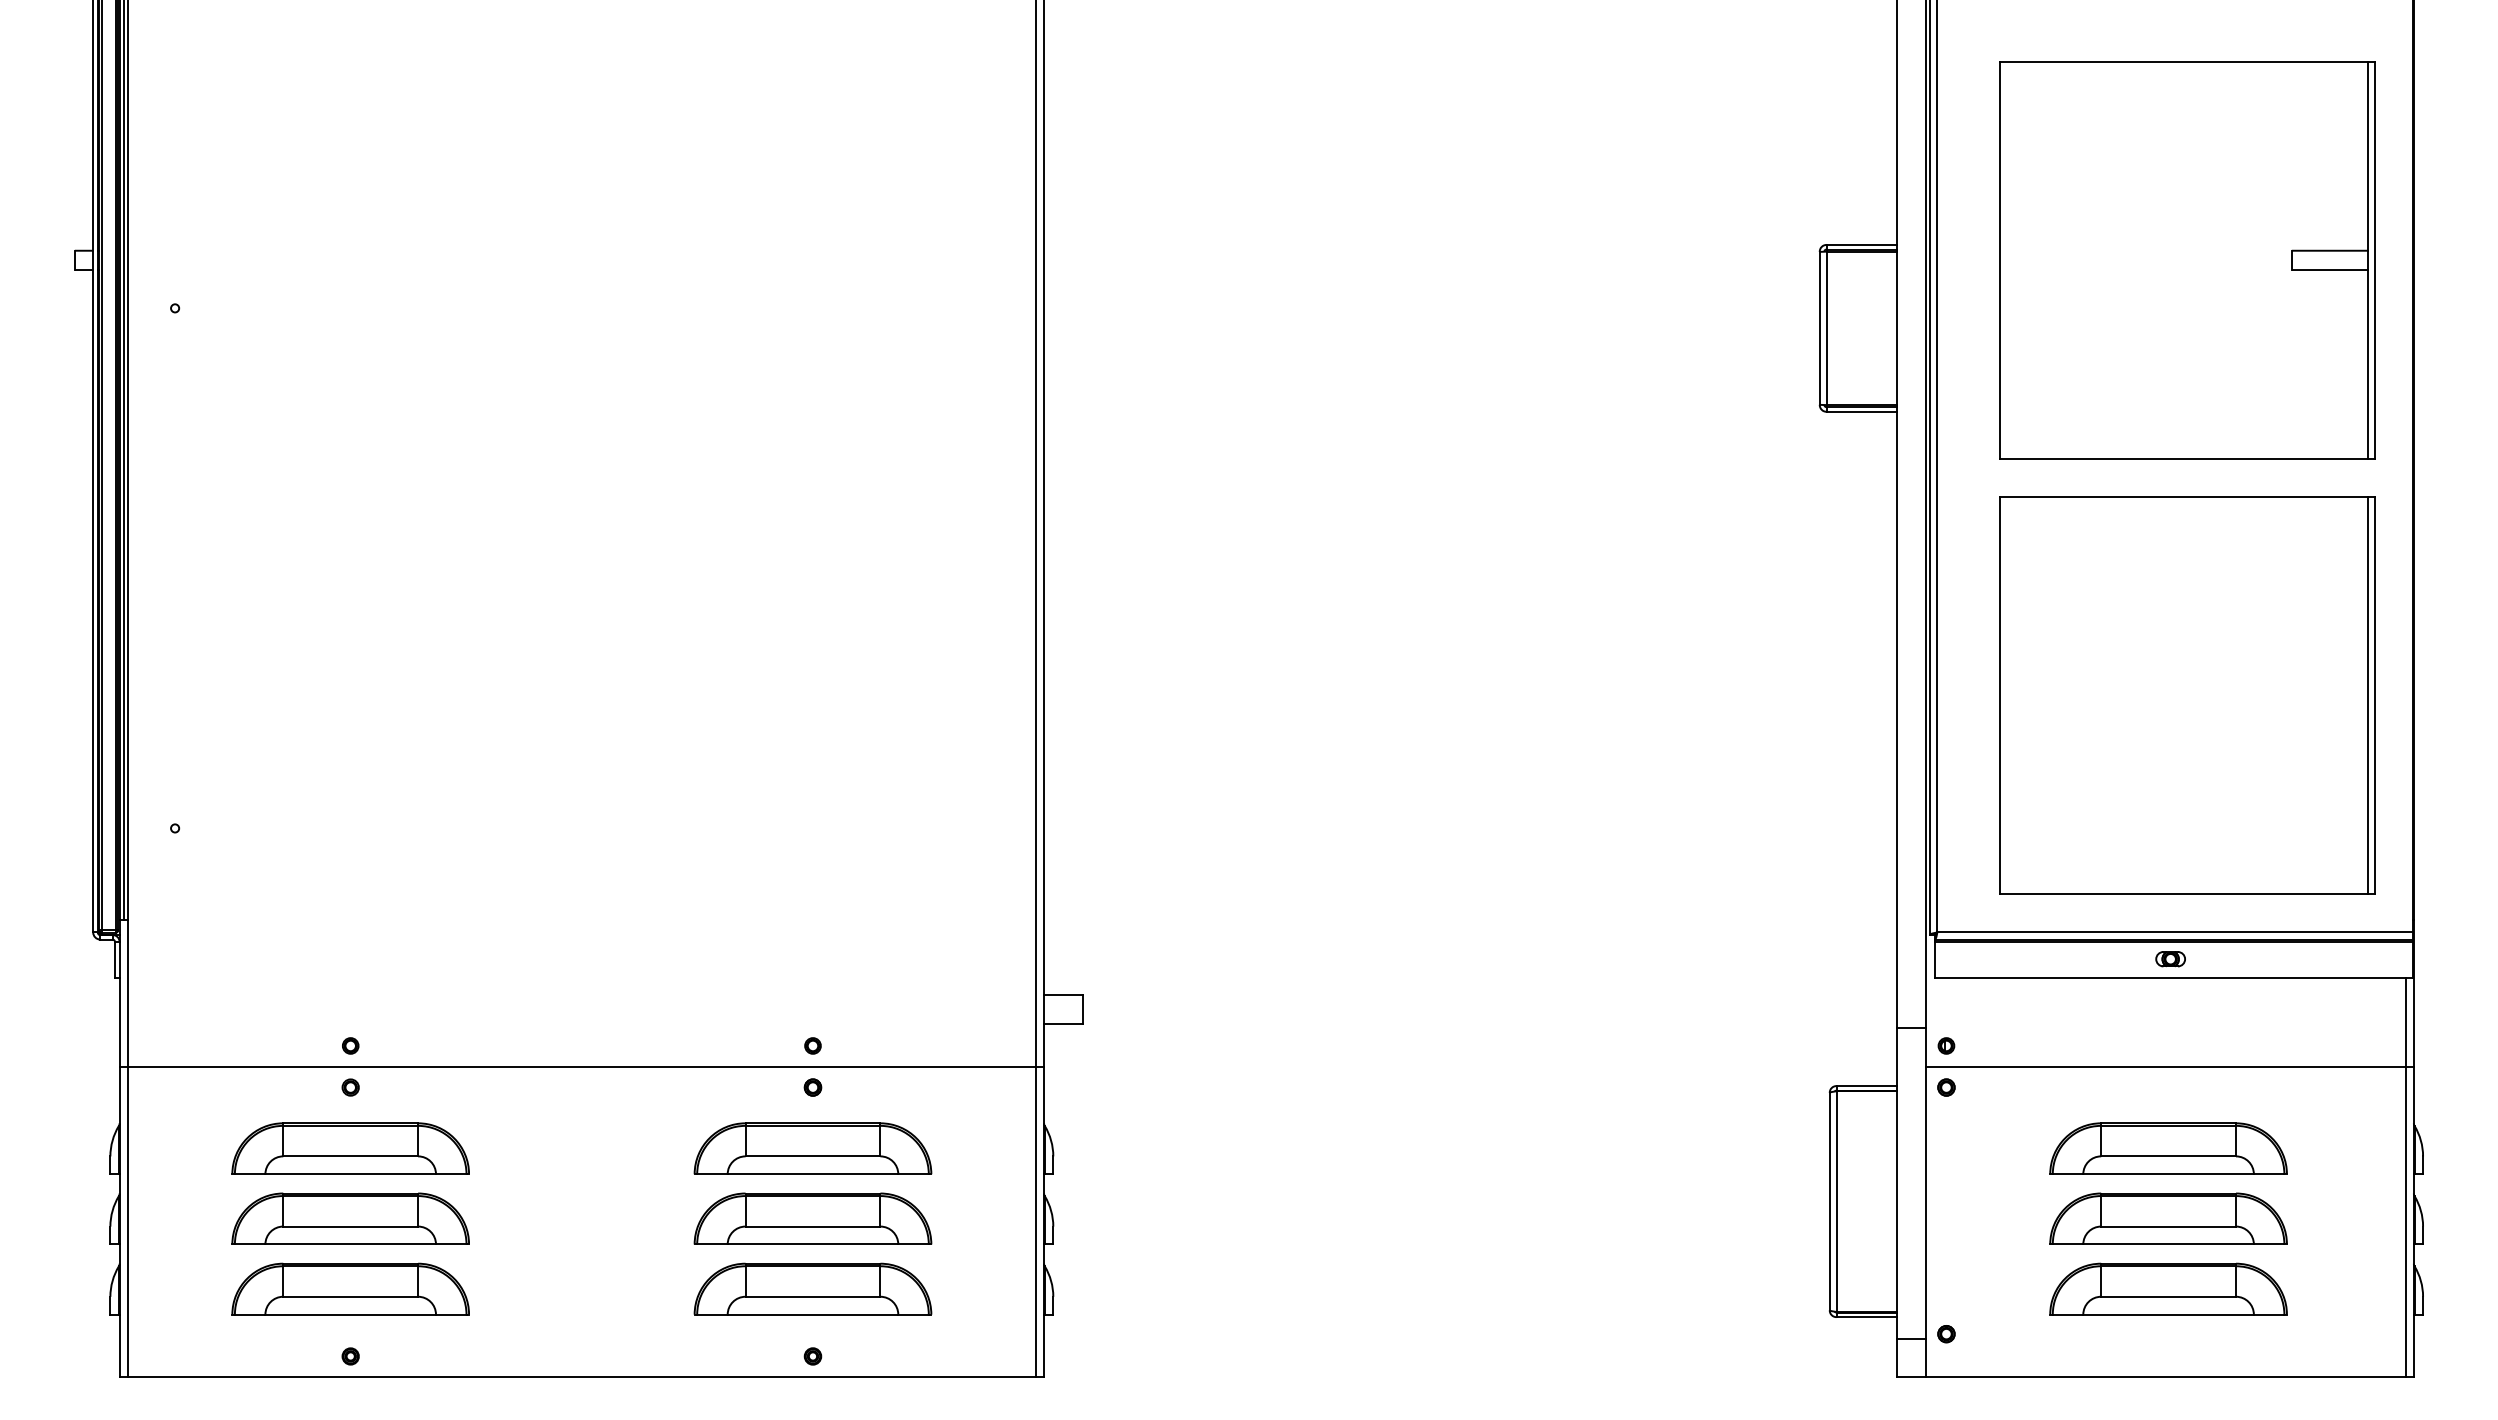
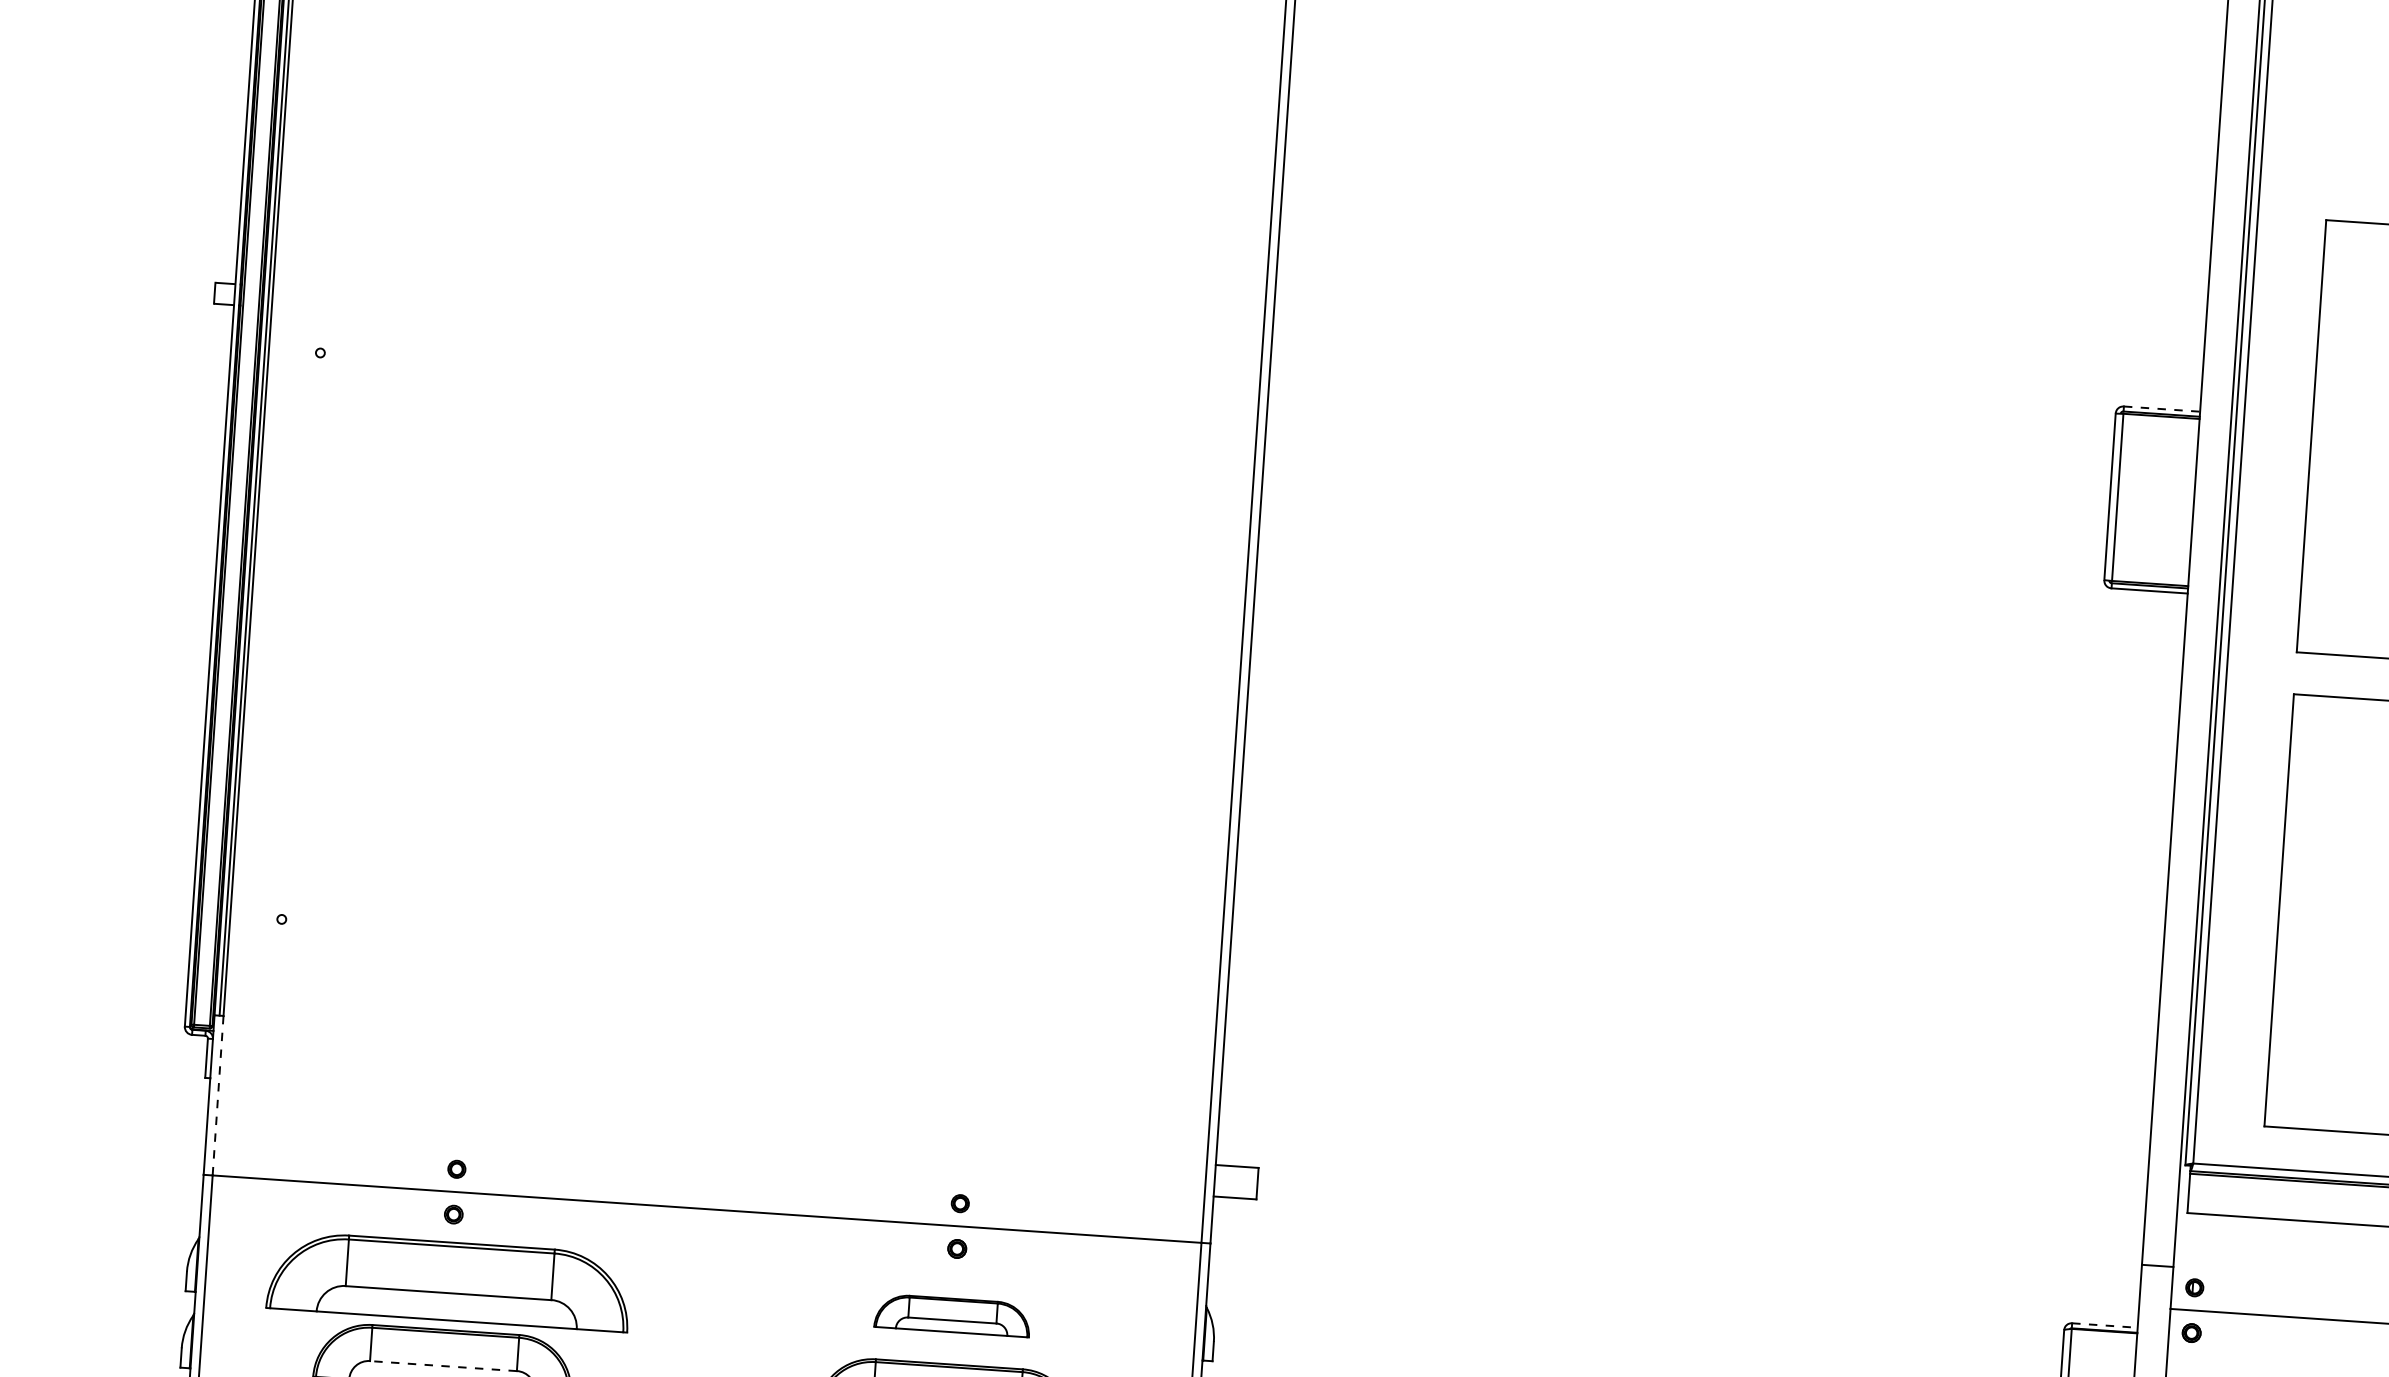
line: (1861, 244) -> (2161, 408), solid -> dashed
line: (127, 994) -> (217, 1096), solid -> dashed
line: (1867, 1086) -> (2105, 1326), solid -> dashed
part: (350, 1148) -> (449, 1280), size x1.4
part: (812, 1148) -> (952, 1315), size x0.6
line: (350, 1226) -> (443, 1365), solid -> dashed

